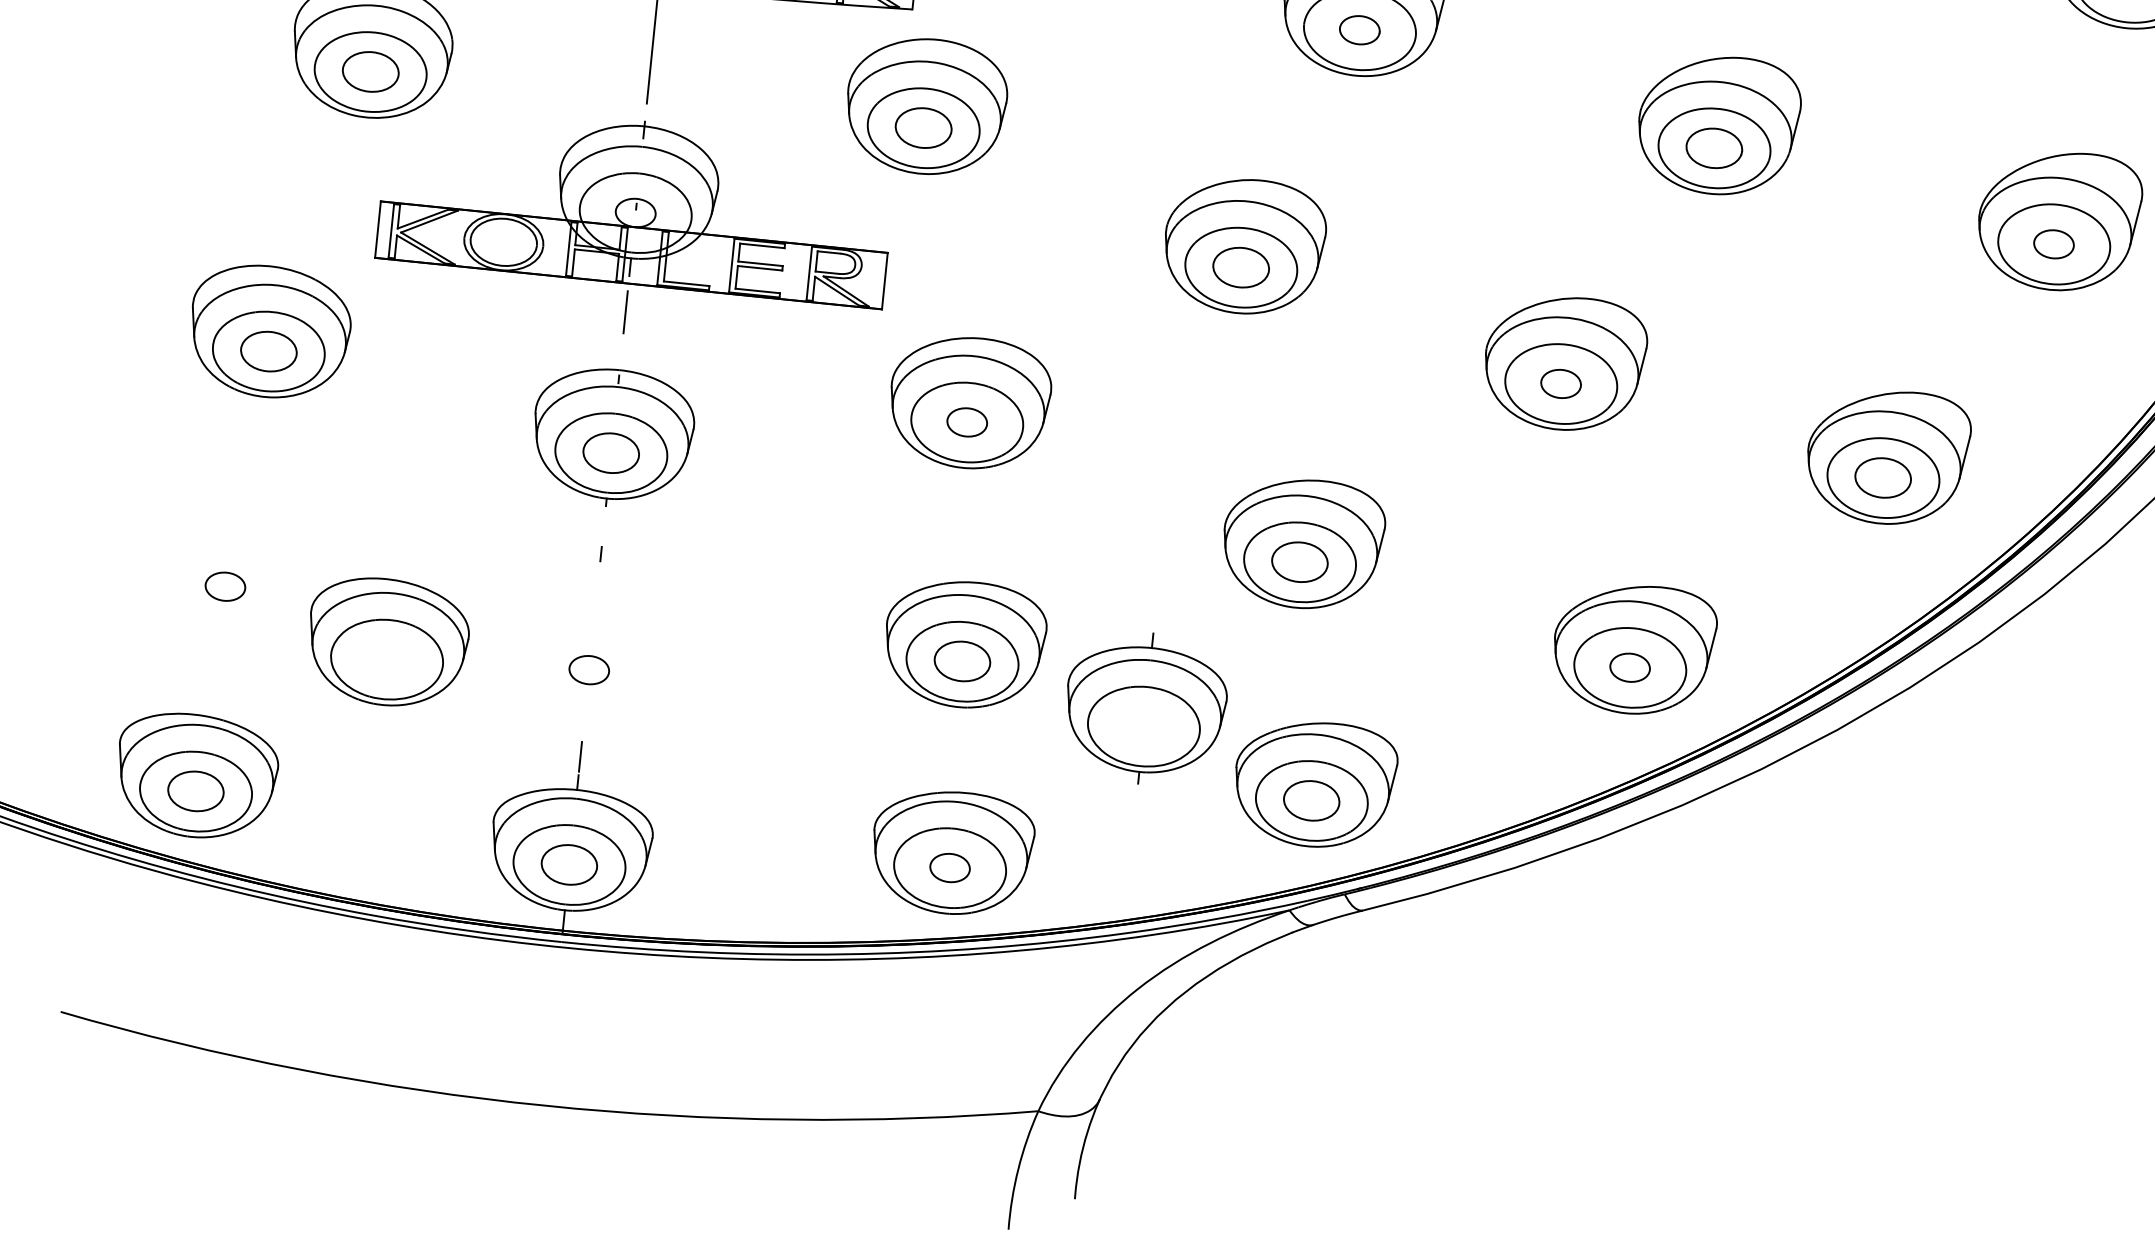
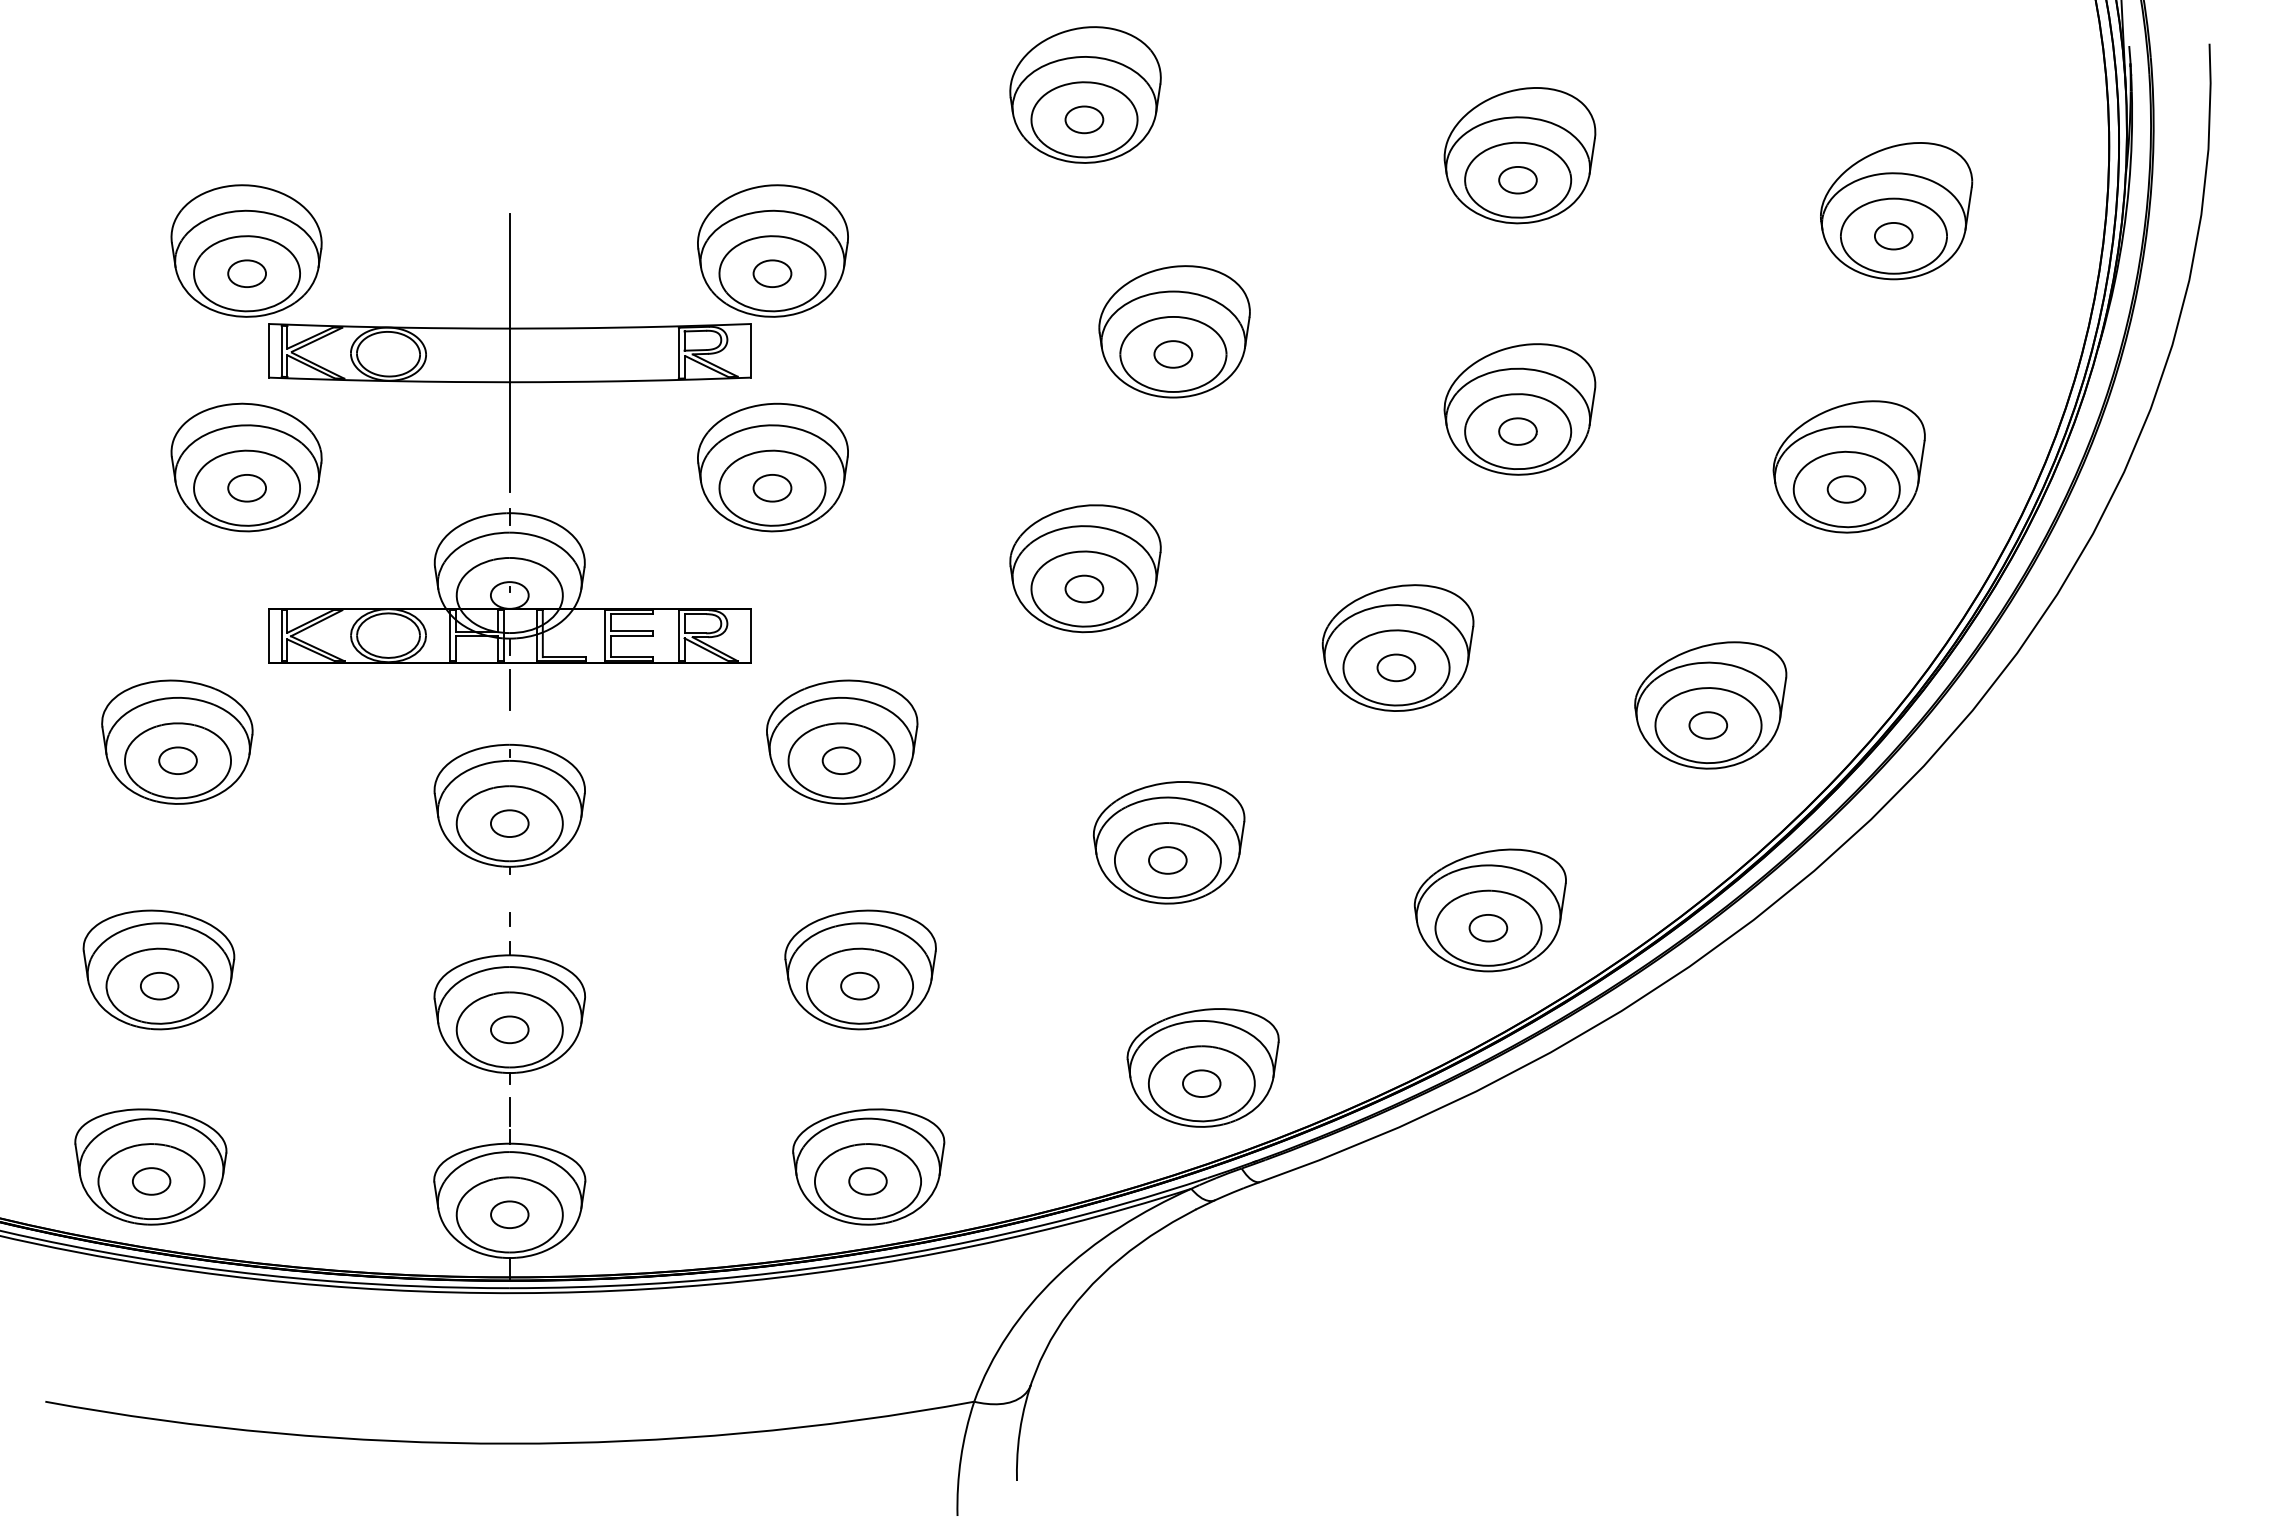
part: (370, 72) -> (246, 488), size x0.71
part: (923, 128) -> (772, 488), size x0.71
part: (1713, 148) -> (1517, 431), size x0.71
part: (1241, 267) -> (1084, 588), size x0.71
part: (268, 351) -> (177, 760), size x0.71
part: (611, 452) -> (509, 823), size x0.71
part: (1883, 477) -> (1708, 725), size x0.71
part: (1299, 562) -> (1167, 860), size x0.71
part: (387, 641) -> (158, 969), moved
part: (961, 661) -> (859, 986), size x0.71
part: (1145, 708) -> (509, 1012), moved
part: (195, 791) -> (151, 1181), size x0.71
part: (1311, 800) -> (1201, 1083), size x0.71
part: (569, 864) -> (509, 1214), size x0.71

